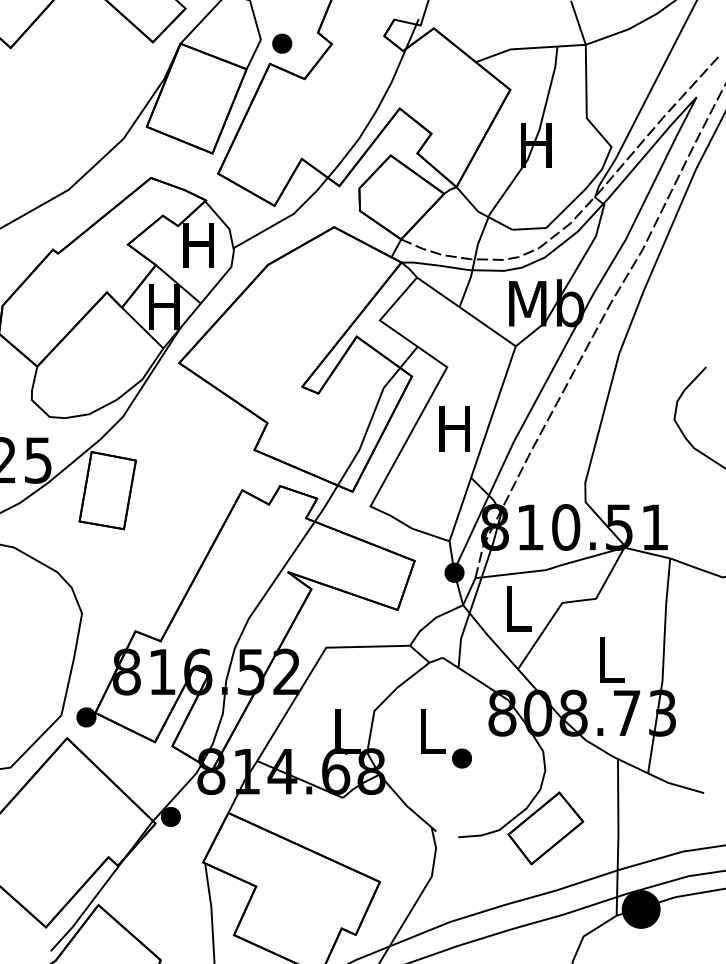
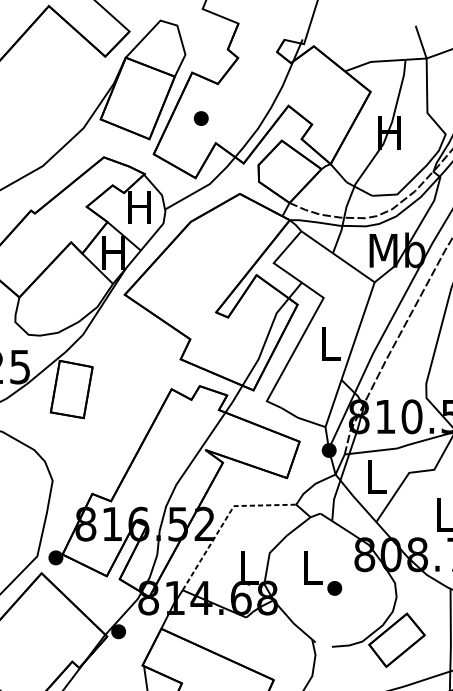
part: (282, 43) -> (201, 118), moved
text: (454, 428) -> (329, 343), H -> L
line: (313, 668) -> (224, 521), solid -> dashed

